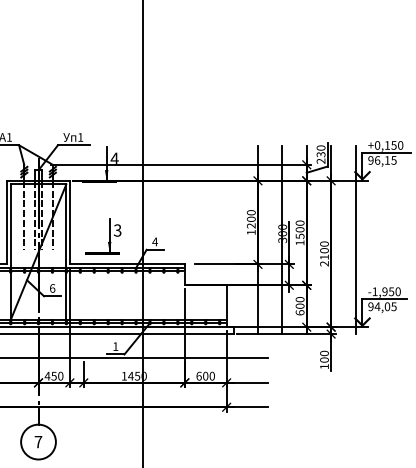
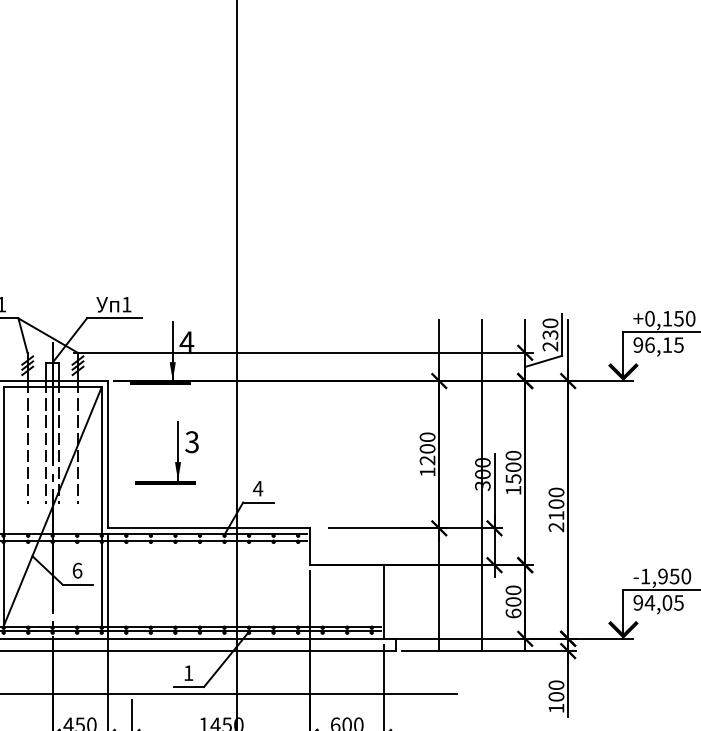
part: (103, 236) -> (167, 452), moved
line: (355, 240) -> (611, 486), removed

